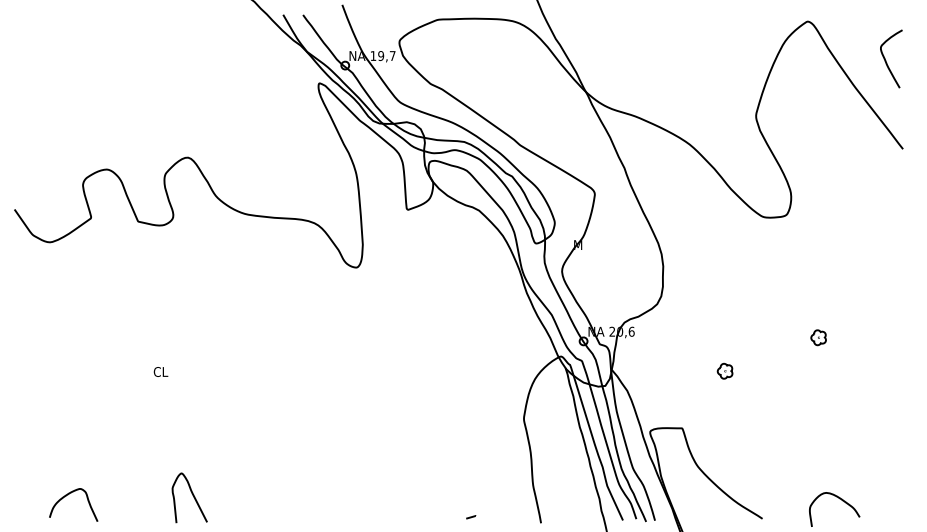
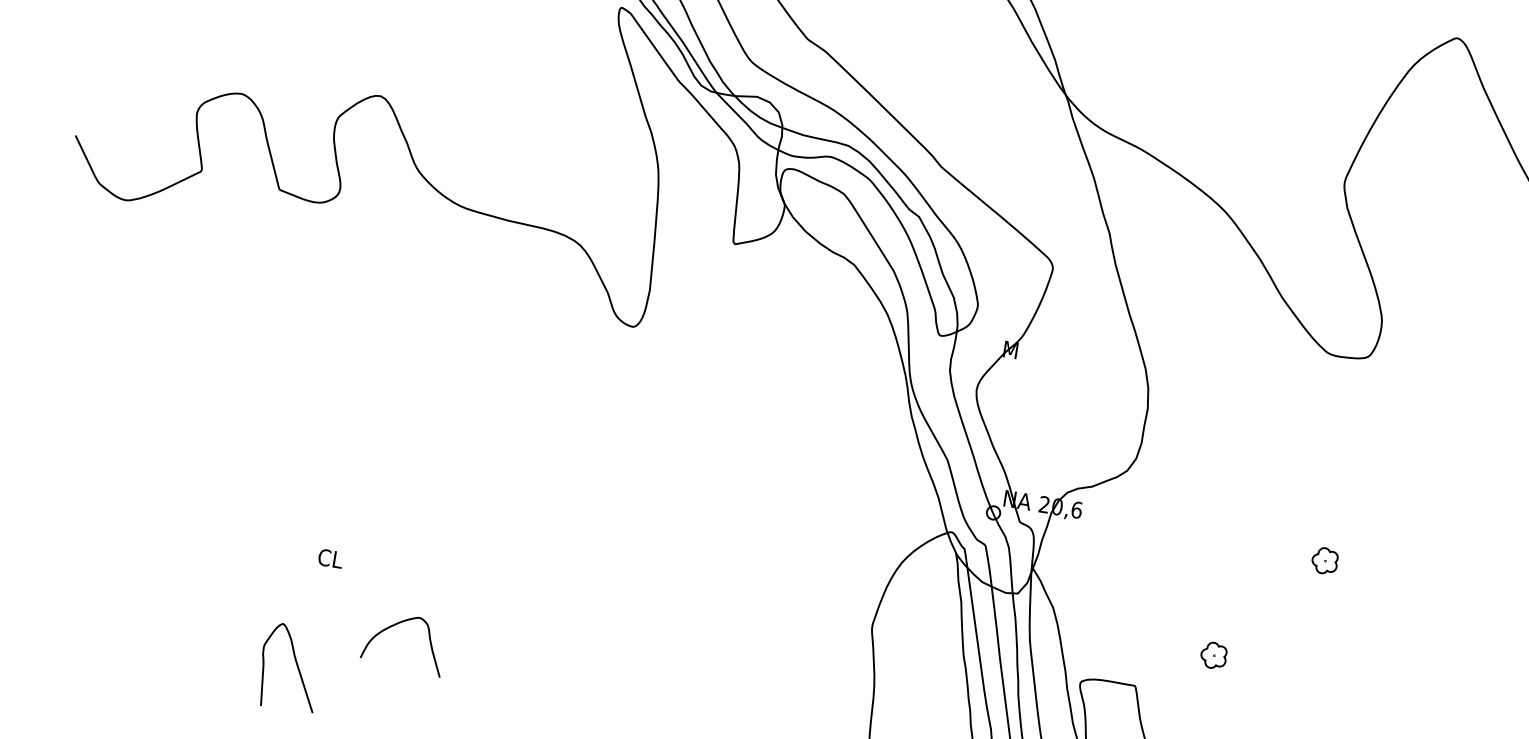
part: (818, 337) -> (1324, 560), moved
part: (724, 370) -> (1213, 654), moved
text: (160, 371) -> (329, 557), moved
curve: (68, 495) -> (398, 625), moved

